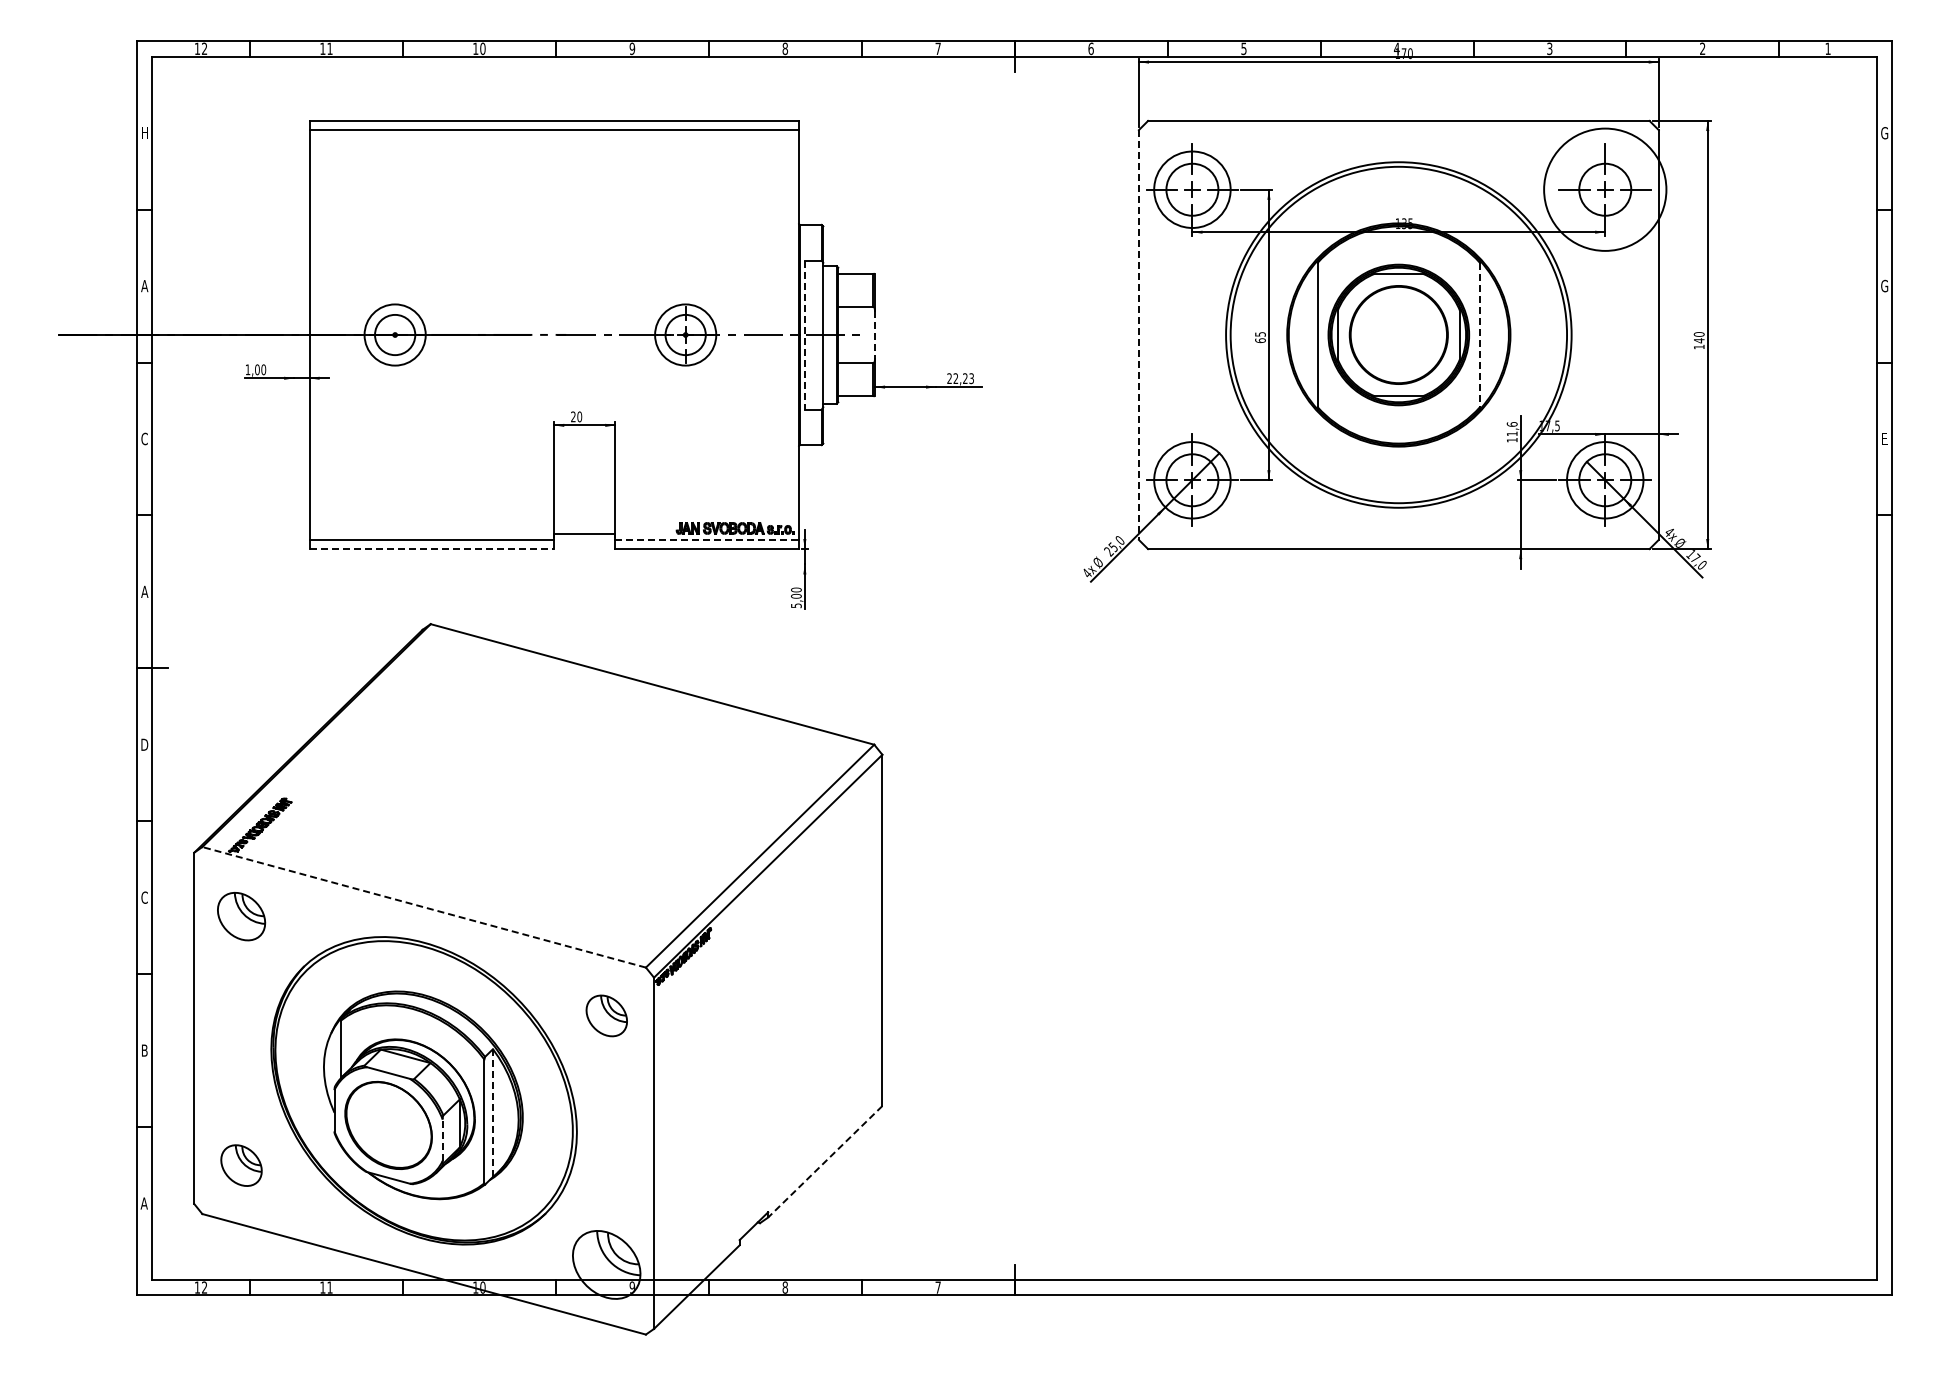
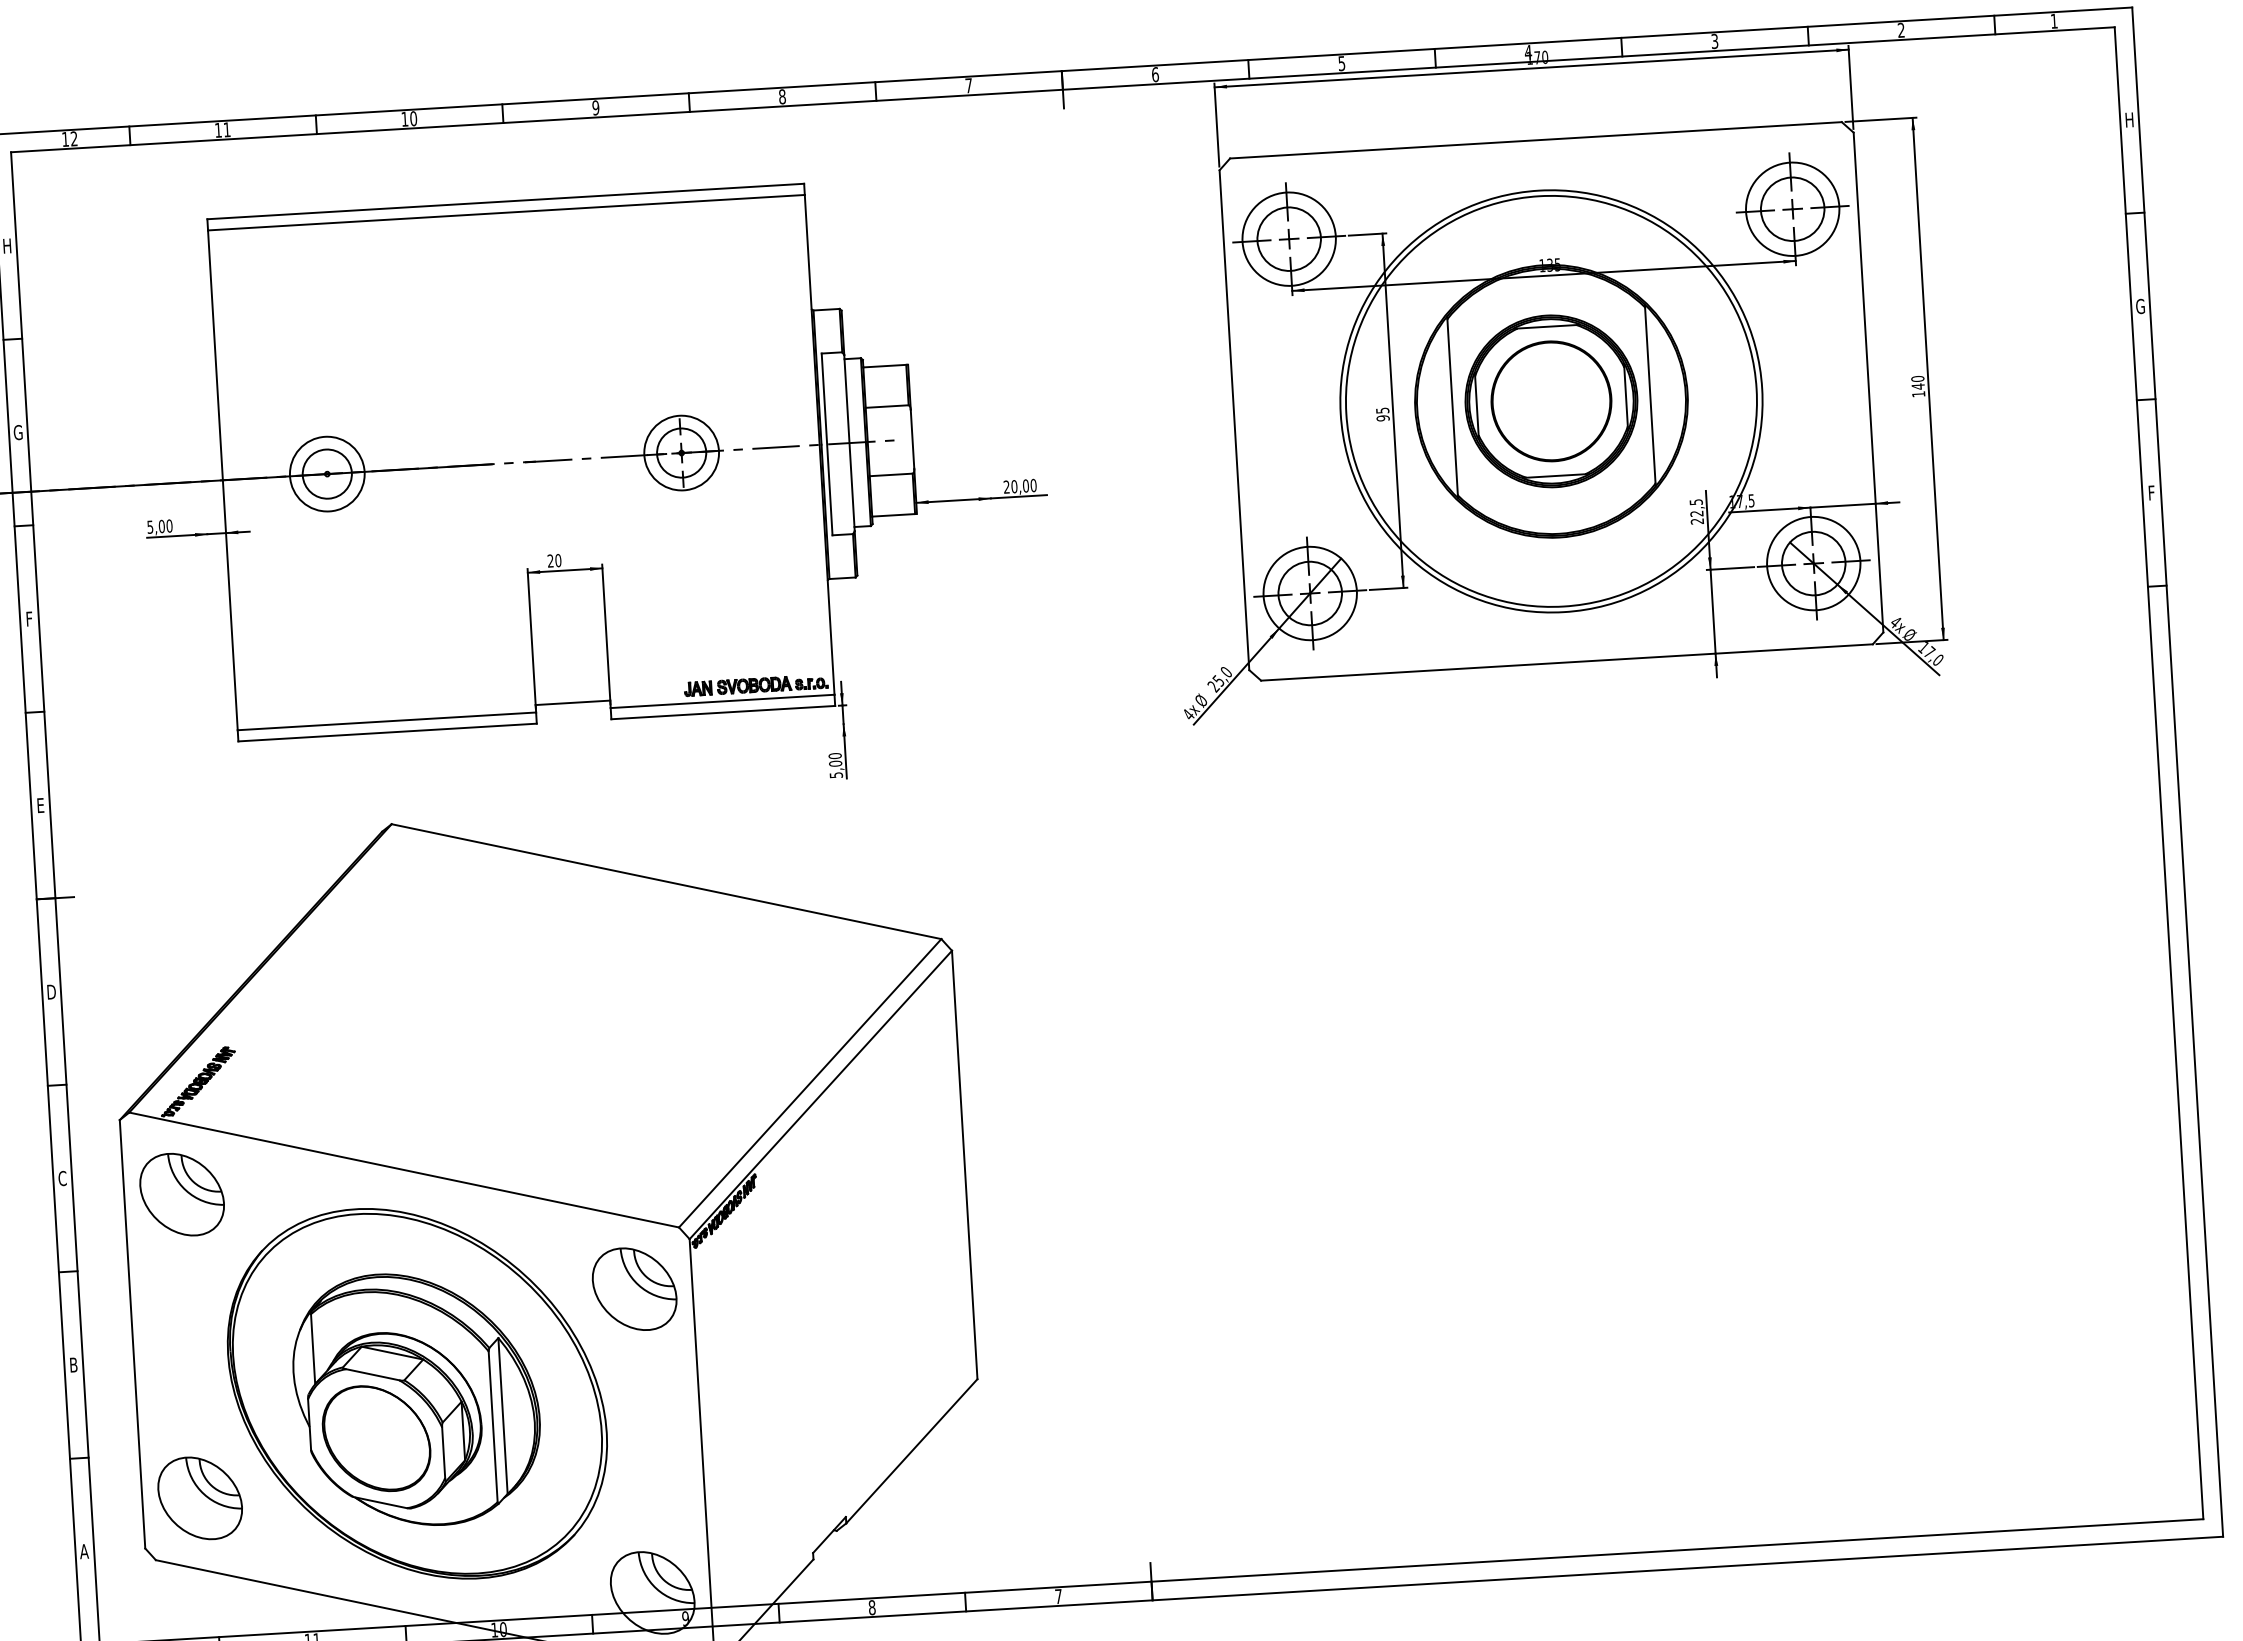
text: (1884, 133) -> (2129, 120), G -> H
circle: (1605, 189) -> (1792, 208), size x0.62
text: (144, 285) -> (18, 431), A -> G
line: (804, 335) -> (826, 445), dashed -> solid
line: (874, 335) -> (911, 439), dashed -> solid
line: (1138, 335) -> (1233, 420), dashed -> solid
line: (1479, 335) -> (1649, 396), dashed -> solid
text: (1260, 340) -> (1383, 418), 65 -> 95
text: (247, 369) -> (149, 526), 1,00 -> 5,00
text: (963, 378) -> (1023, 485), 22,23 -> 20,00
text: (1511, 432) -> (1695, 512), 11,6 -> 22,5
text: (144, 438) -> (29, 618), C -> F
text: (1884, 438) -> (2151, 492), E -> F
line: (707, 539) -> (723, 700), dashed -> solid
line: (432, 549) -> (388, 733), dashed -> solid
text: (144, 591) -> (40, 805), A -> E
line: (424, 907) -> (404, 1170), dashed -> solid
part: (241, 916) -> (182, 1194), size x1.43
part: (606, 1015) -> (634, 1288), size x1.67
line: (492, 1113) -> (502, 1416), dashed -> solid
line: (442, 1140) -> (443, 1453), dashed -> solid
line: (825, 1161) -> (912, 1450), dashed -> solid
part: (241, 1165) -> (200, 1498), size x1.67

